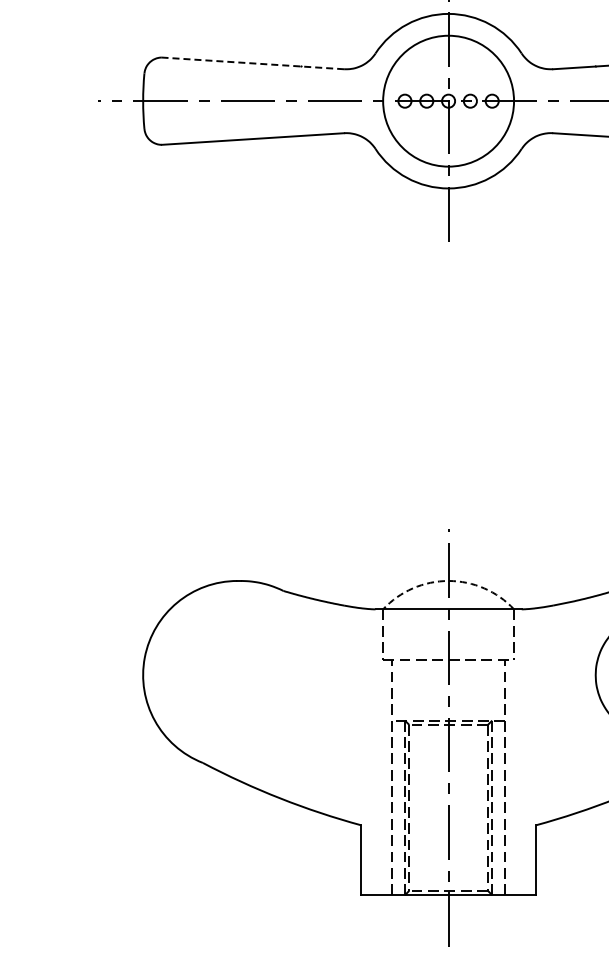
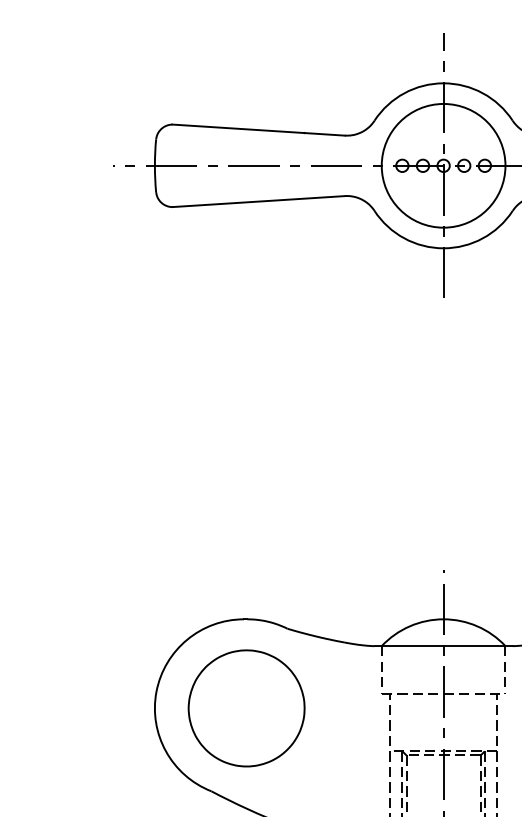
line: (252, 63) -> (258, 130), dashed -> solid
arc: (448, 580) -> (443, 618), dashed -> solid
part: (240, 674) -> (246, 707), added

